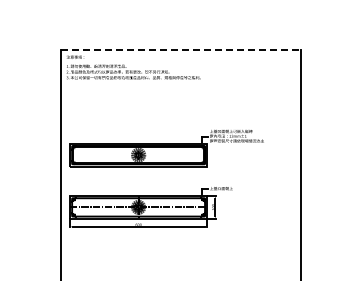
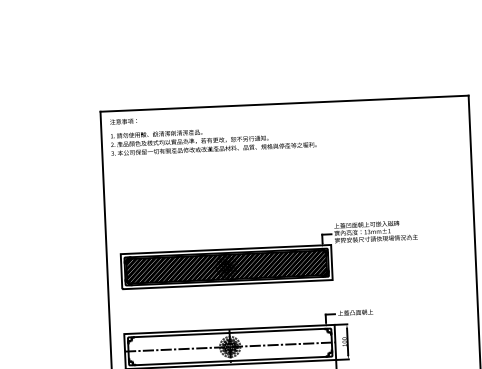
line: (181, 50) -> (285, 104), dashed -> solid
hatch: (138, 155) -> (226, 267), added

